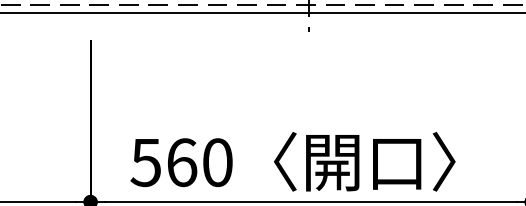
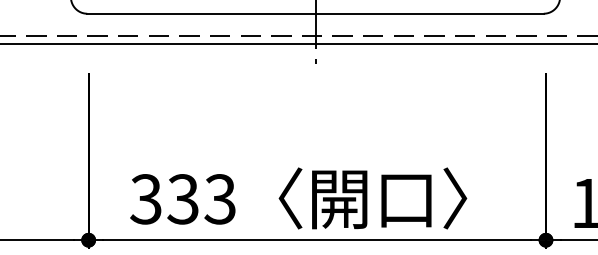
text: (181, 162) -> (182, 199), 560 -> 333

